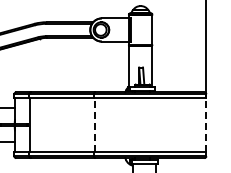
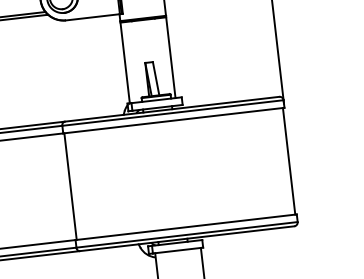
line: (94, 124) -> (70, 185), dashed -> solid
line: (205, 124) -> (288, 159), dashed -> solid

